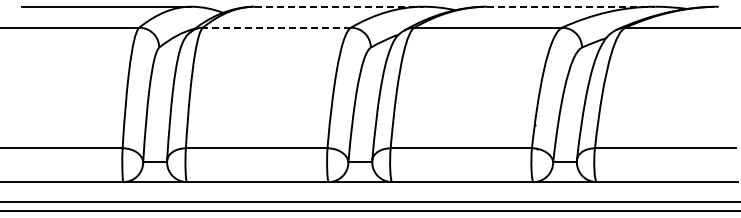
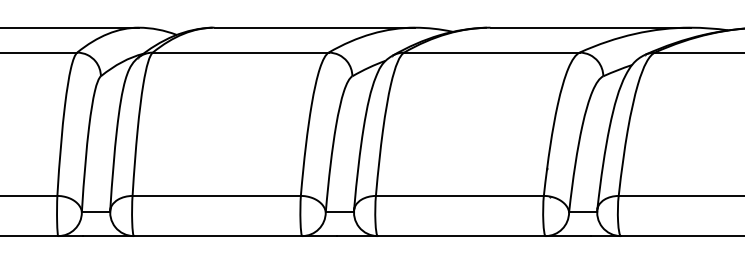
line: (339, 6) -> (315, 27), dashed -> solid
line: (571, 6) -> (590, 27), dashed -> solid
line: (276, 27) -> (240, 52), dashed -> solid

